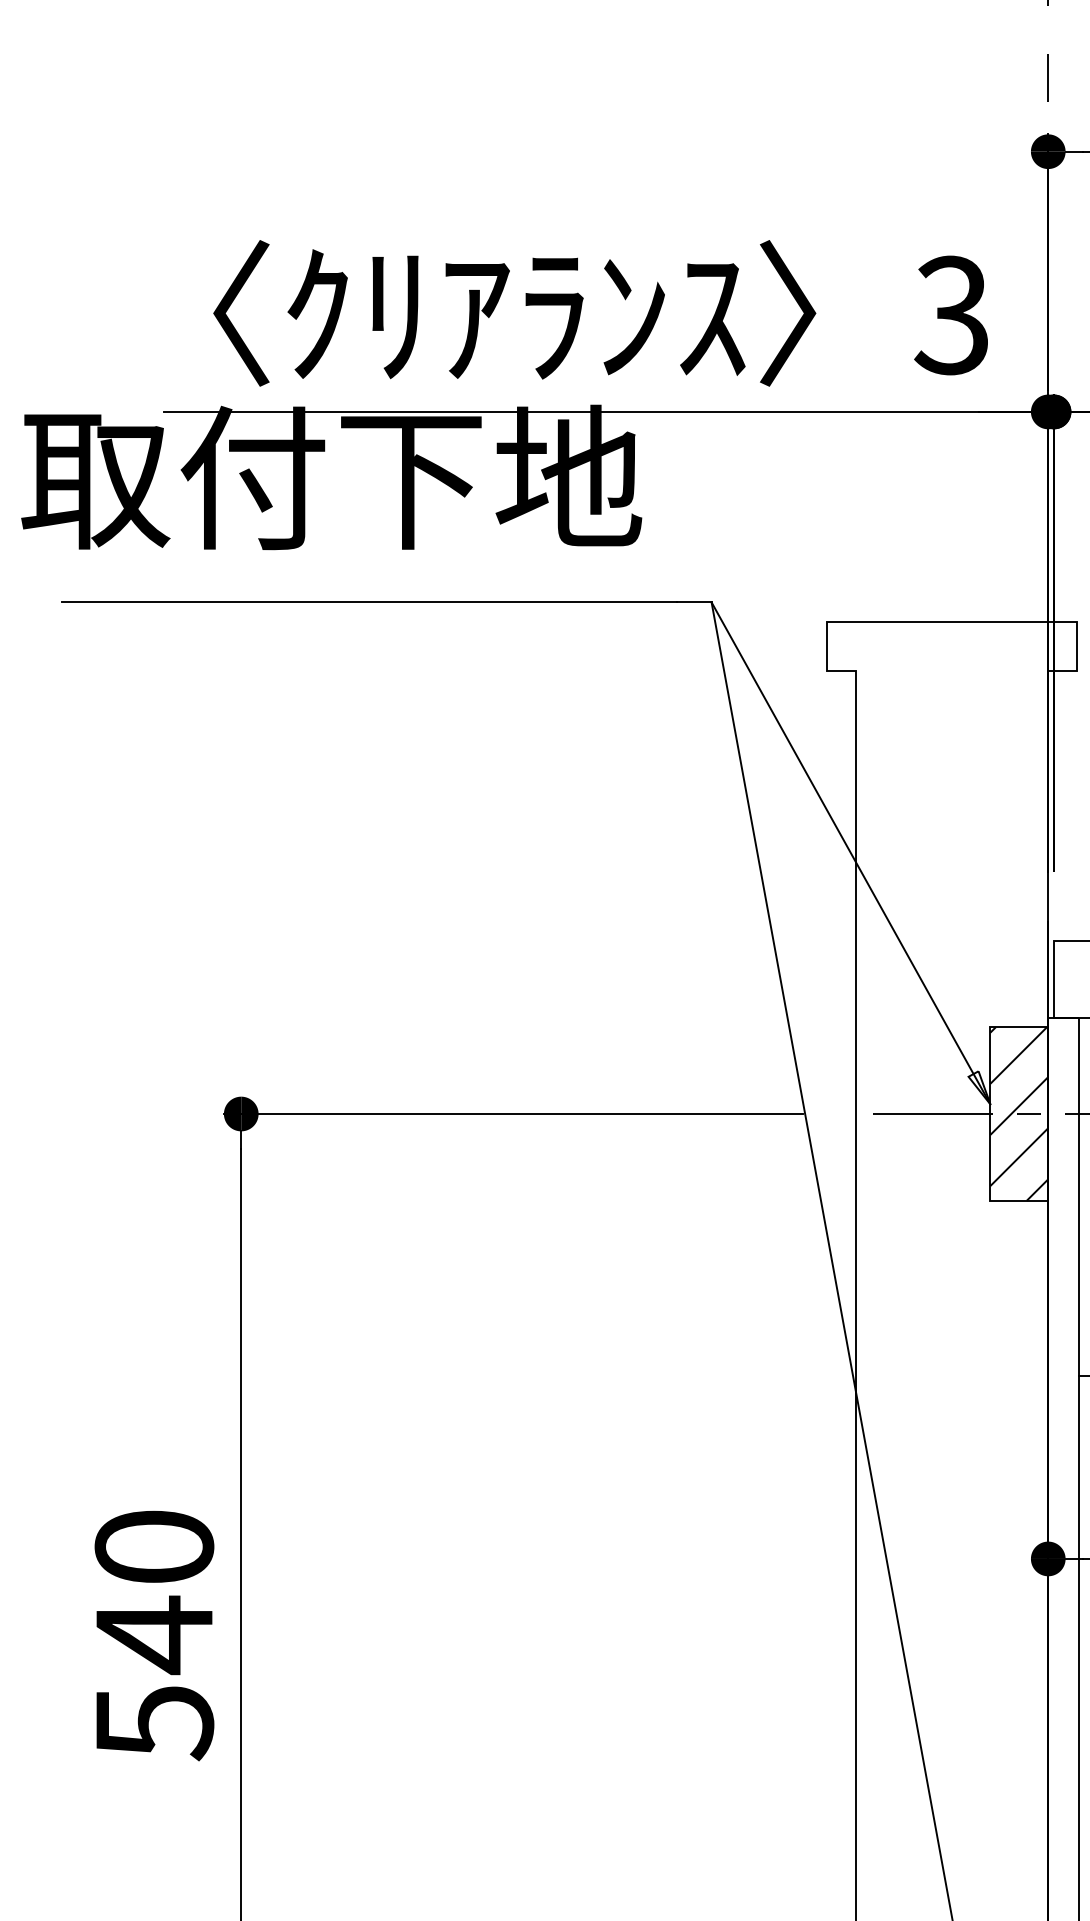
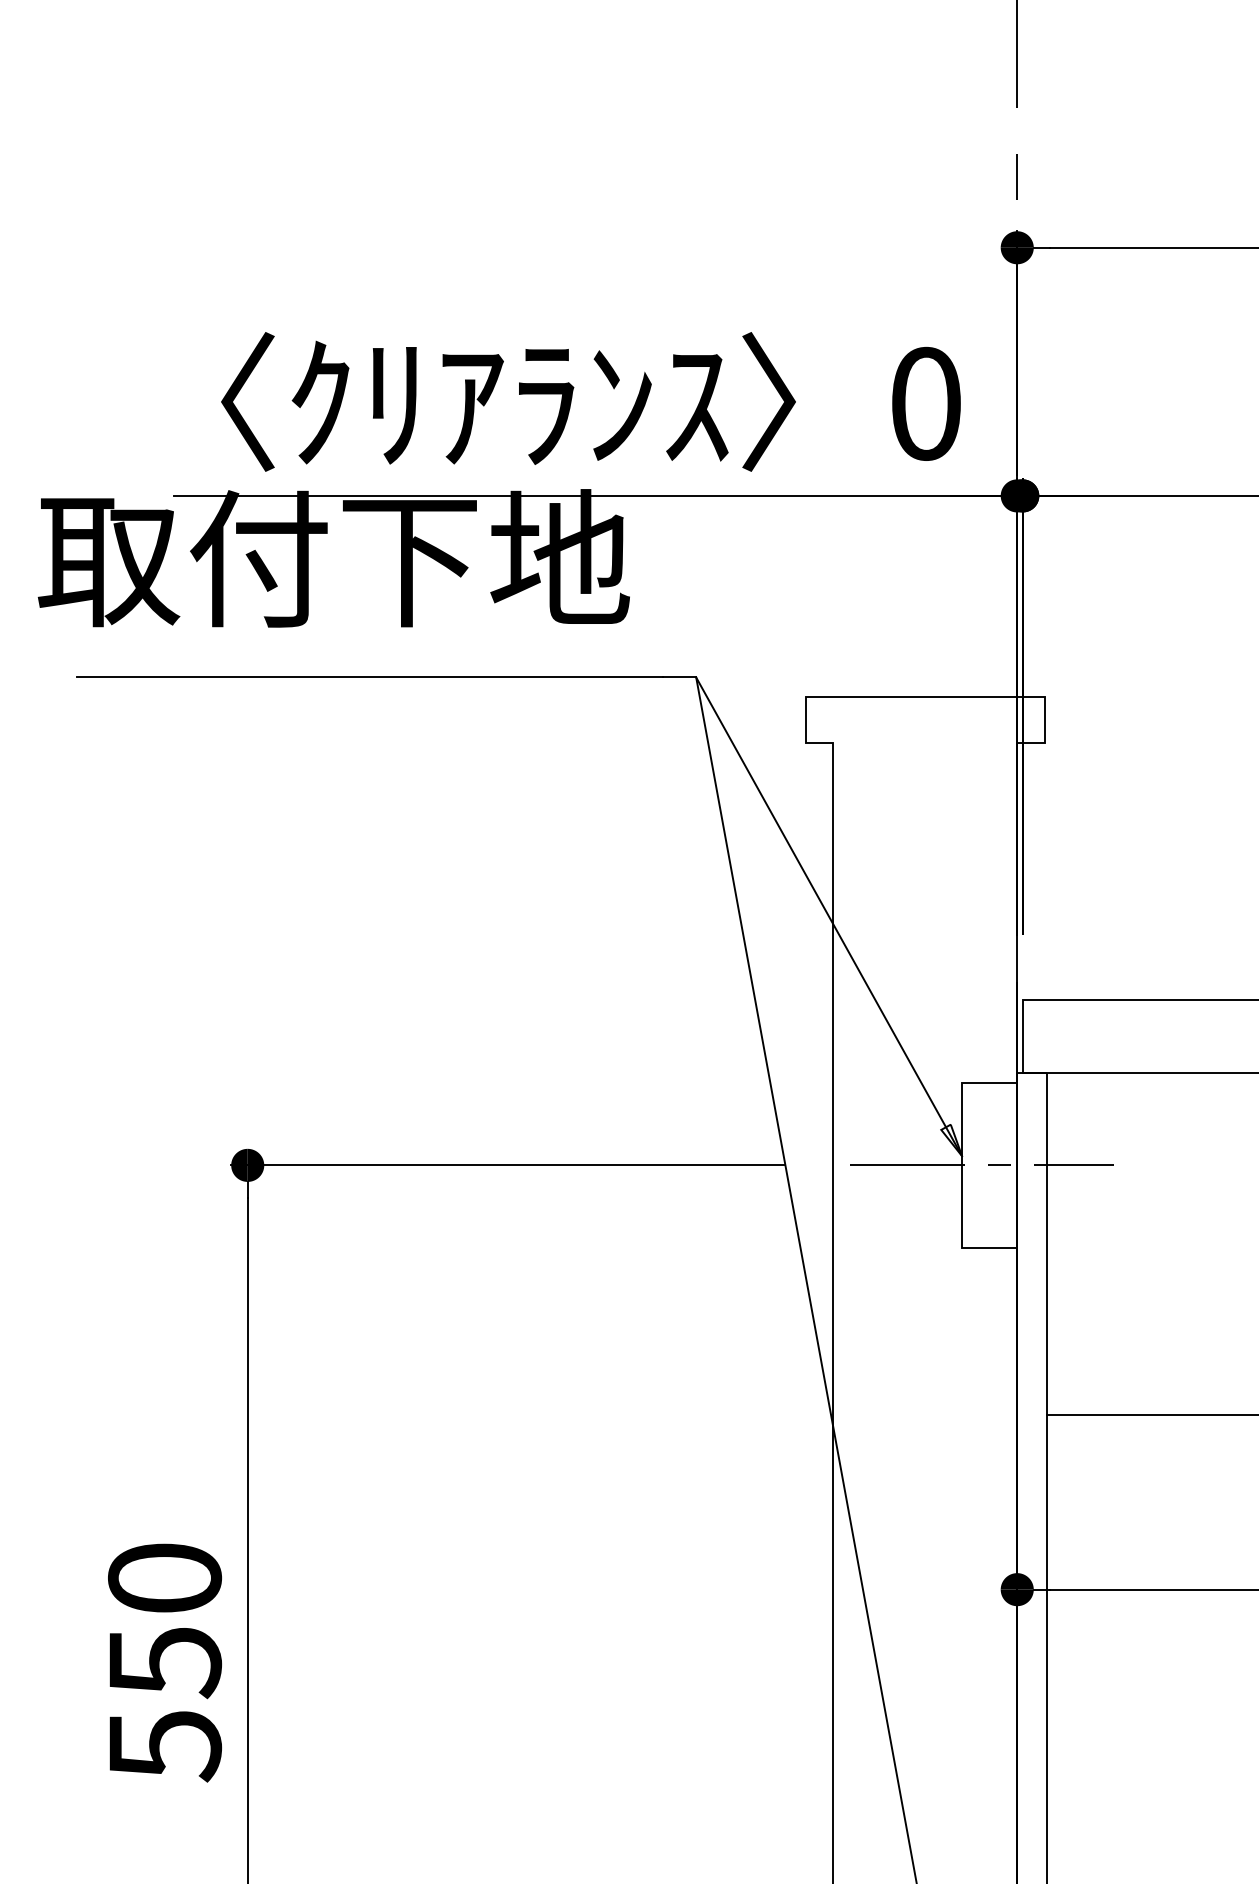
text: (950, 315) -> (924, 403), 3 -> 0
hatch: (1019, 1114) -> (989, 1165), removed
text: (155, 1635) -> (165, 1662), 540 -> 550

